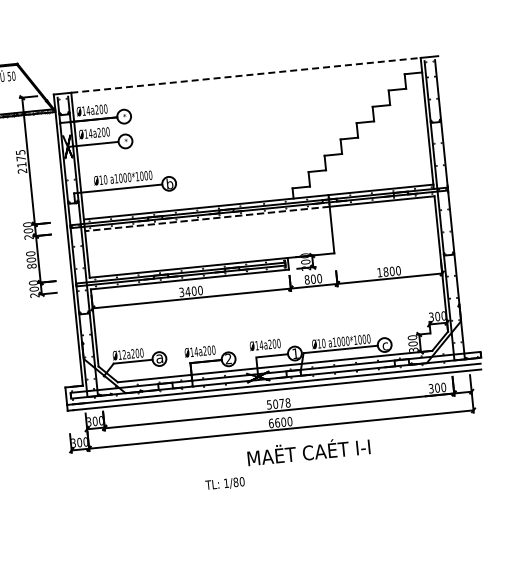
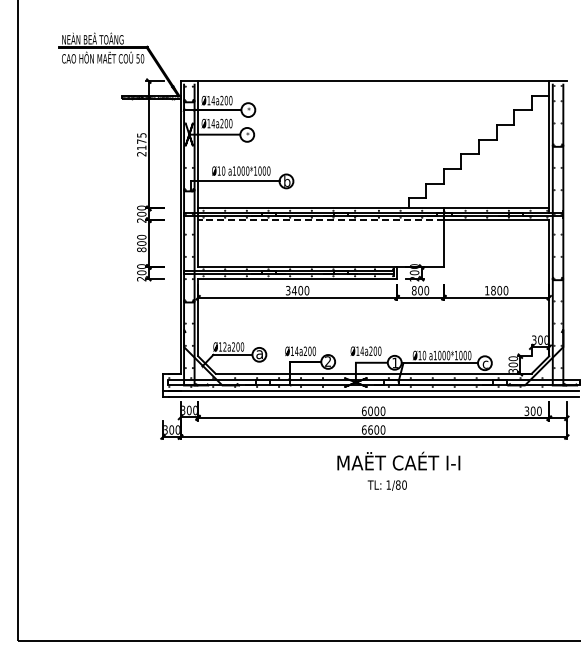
line: (245, 75) -> (373, 81), dashed -> solid
text: (278, 404) -> (373, 411), 5078 -> 6000
text: (224, 483) -> (386, 485), moved

